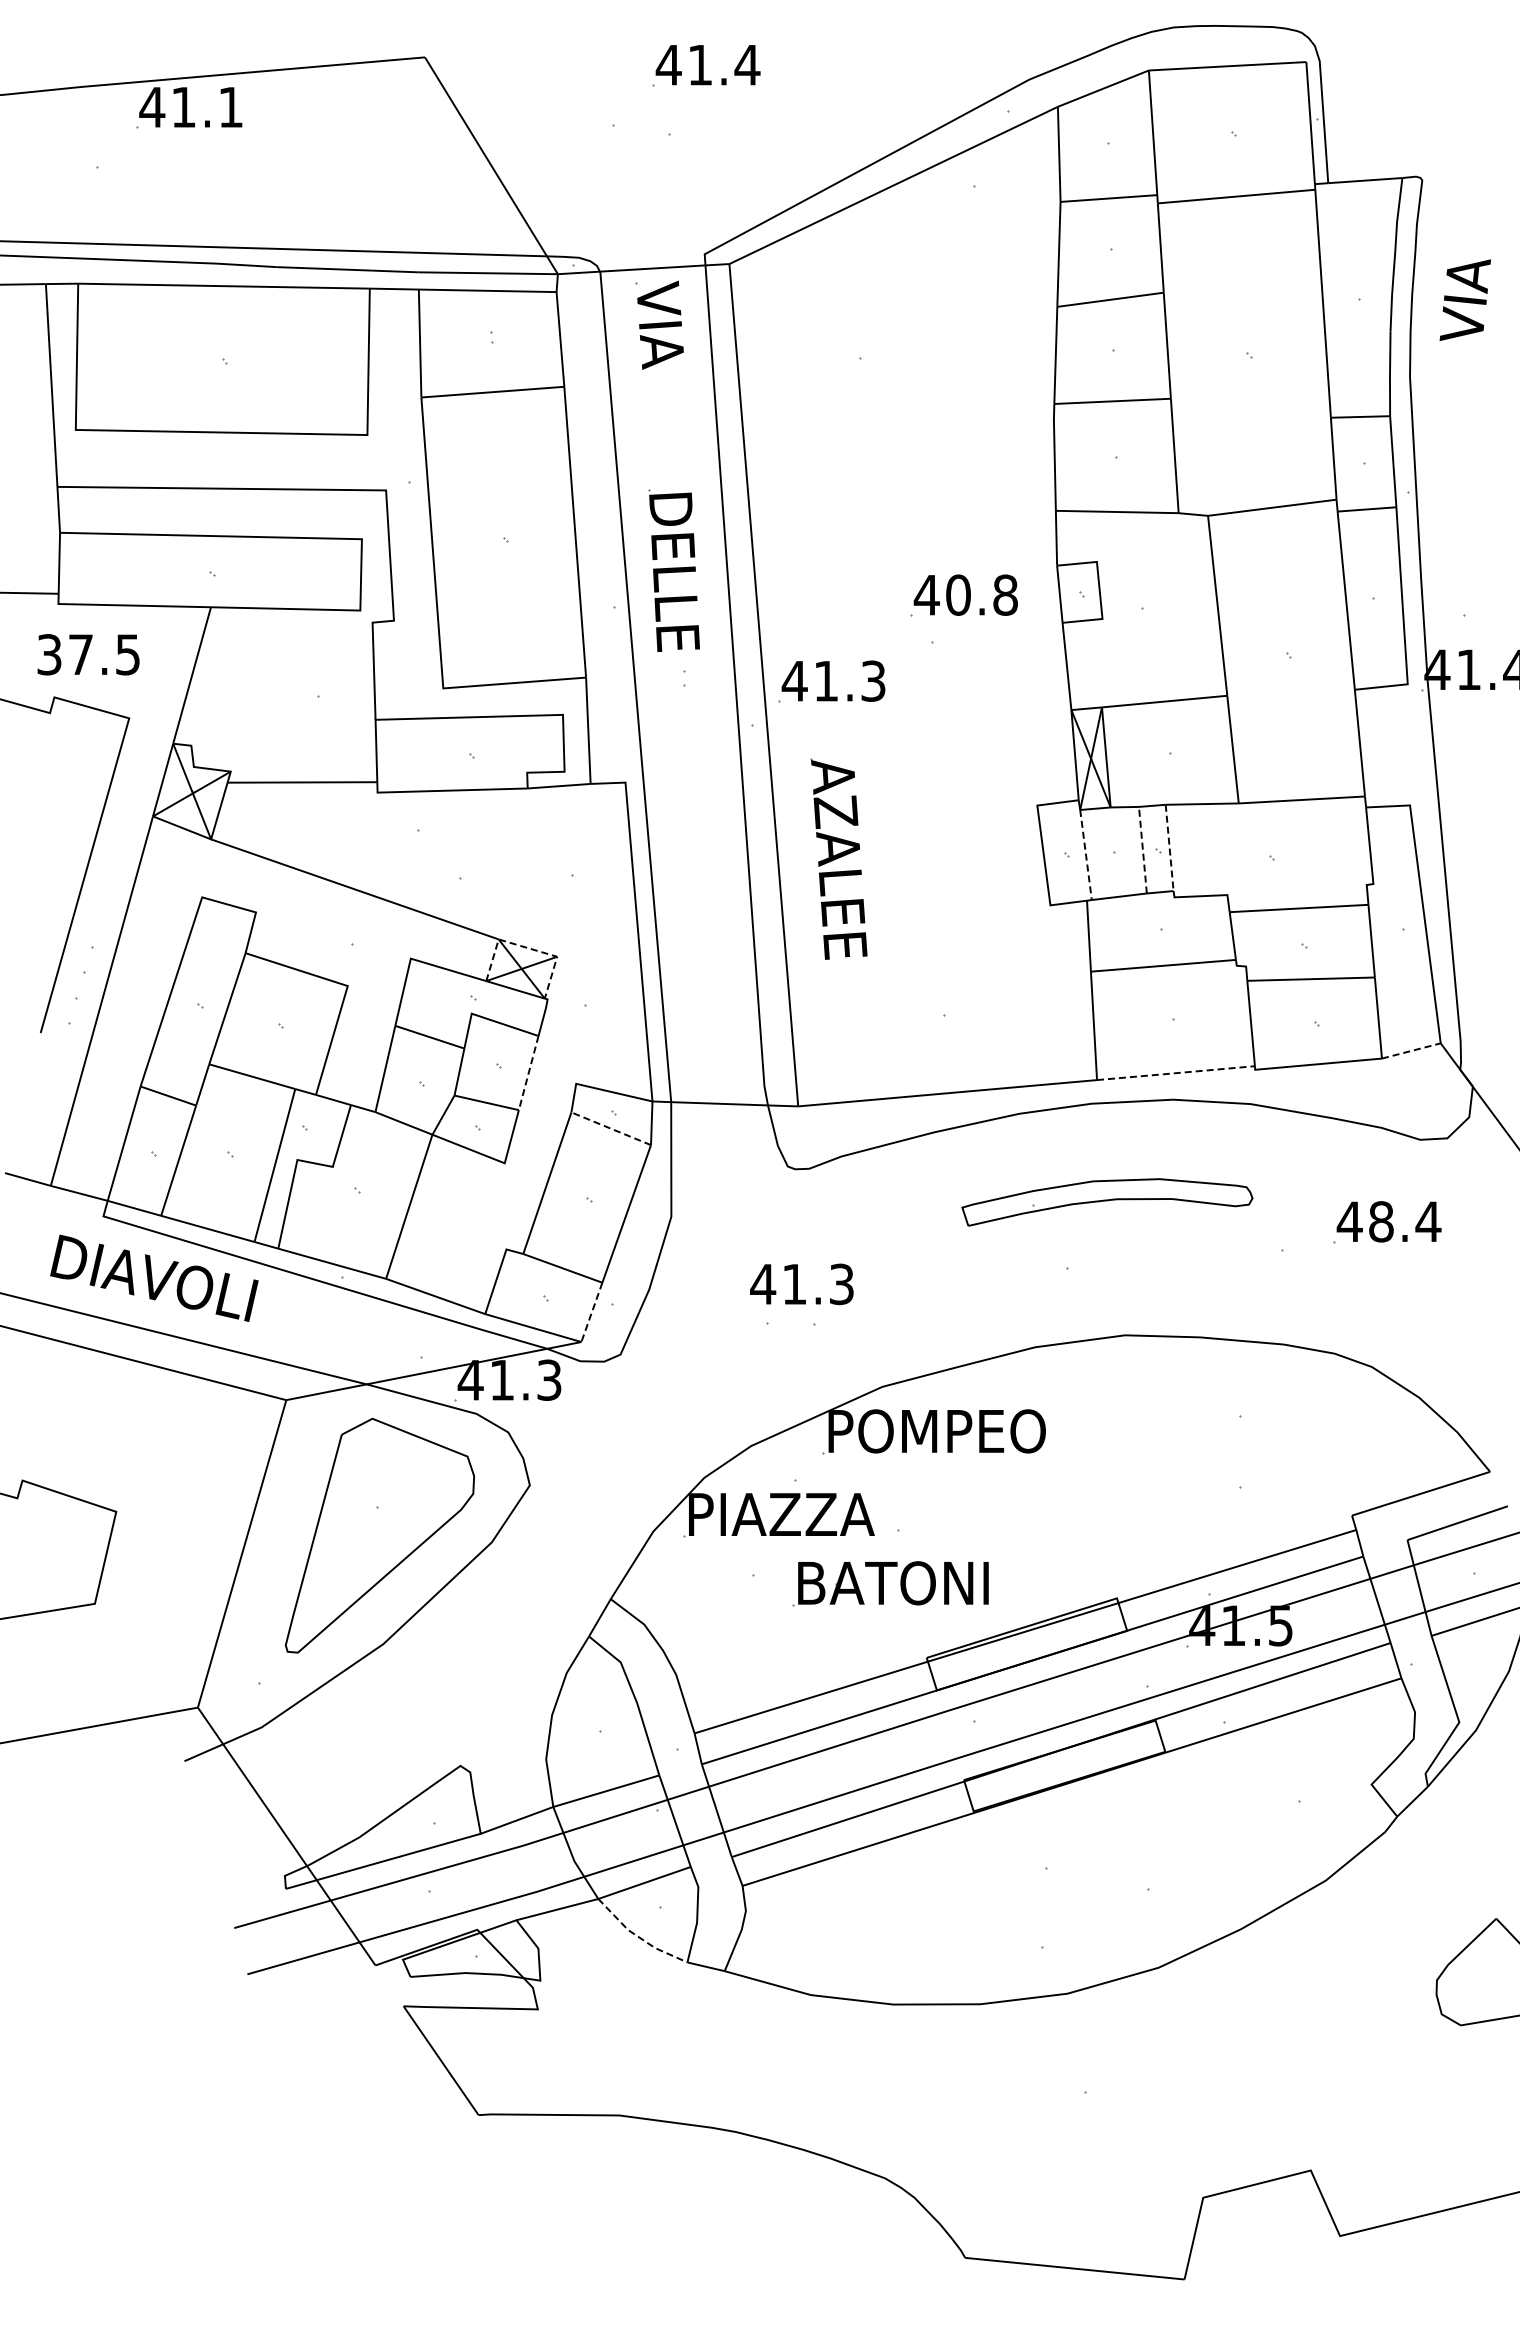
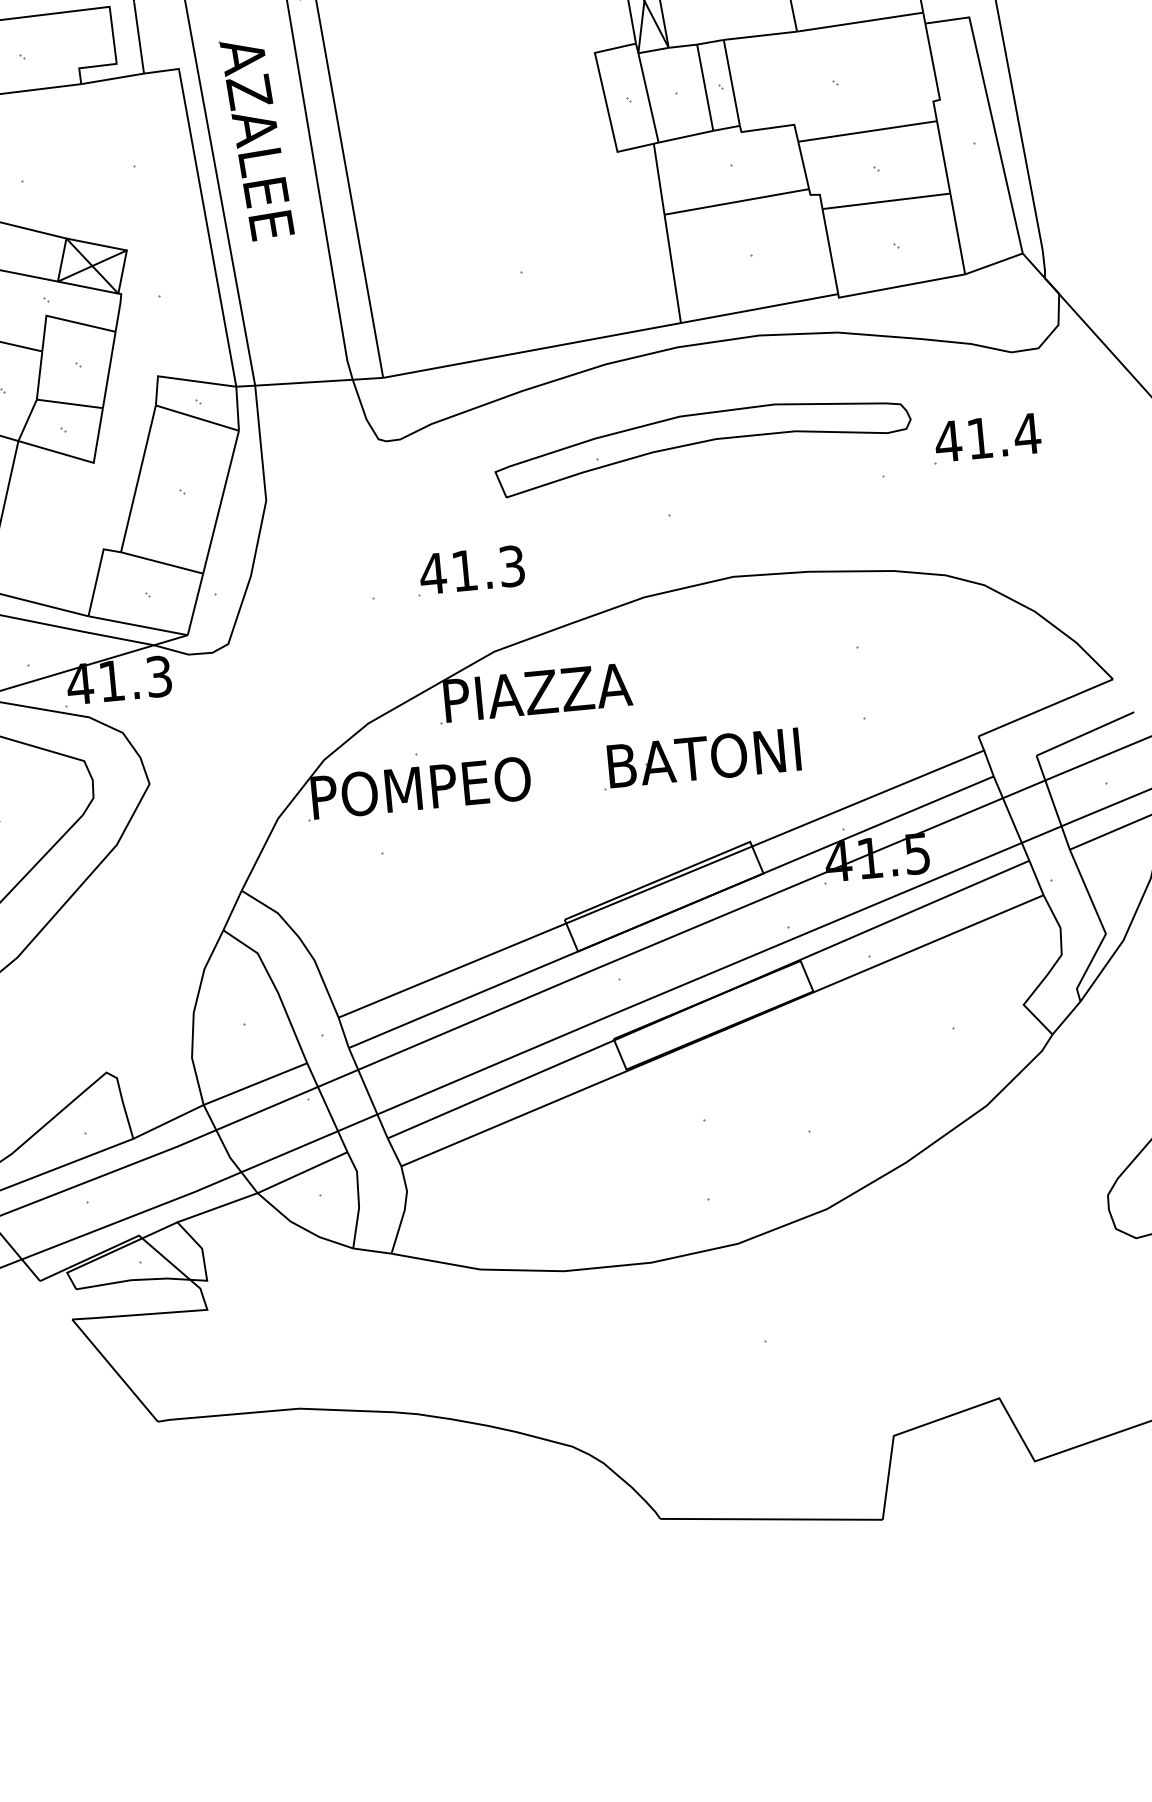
line: (1169, 848) -> (731, 83), dashed -> solid
line: (1142, 849) -> (704, 87), dashed -> solid
line: (1086, 855) -> (649, 98), dashed -> solid
part: (838, 858) -> (256, 138), moved
line: (527, 948) -> (96, 244), dashed -> solid
line: (1411, 1050) -> (994, 263), dashed -> solid
line: (528, 1073) -> (109, 370), dashed -> solid
line: (1175, 1073) -> (759, 308), dashed -> solid
line: (610, 1128) -> (196, 417), dashed -> solid
part: (1107, 1202) -> (703, 445), size x1.43
text: (1381, 1221) -> (980, 438), 48.4 -> 41.4
text: (801, 1284) -> (471, 570), moved
line: (591, 1312) -> (195, 604), dashed -> solid
text: (951, 1431) -> (568, 689), POMPEO -> PIAZZA
text: (812, 1514) -> (436, 786), PIAZZA -> POMPEO
part: (883, 1583) -> (694, 759), moved
line: (638, 1937) -> (301, 1228), dashed -> solid

